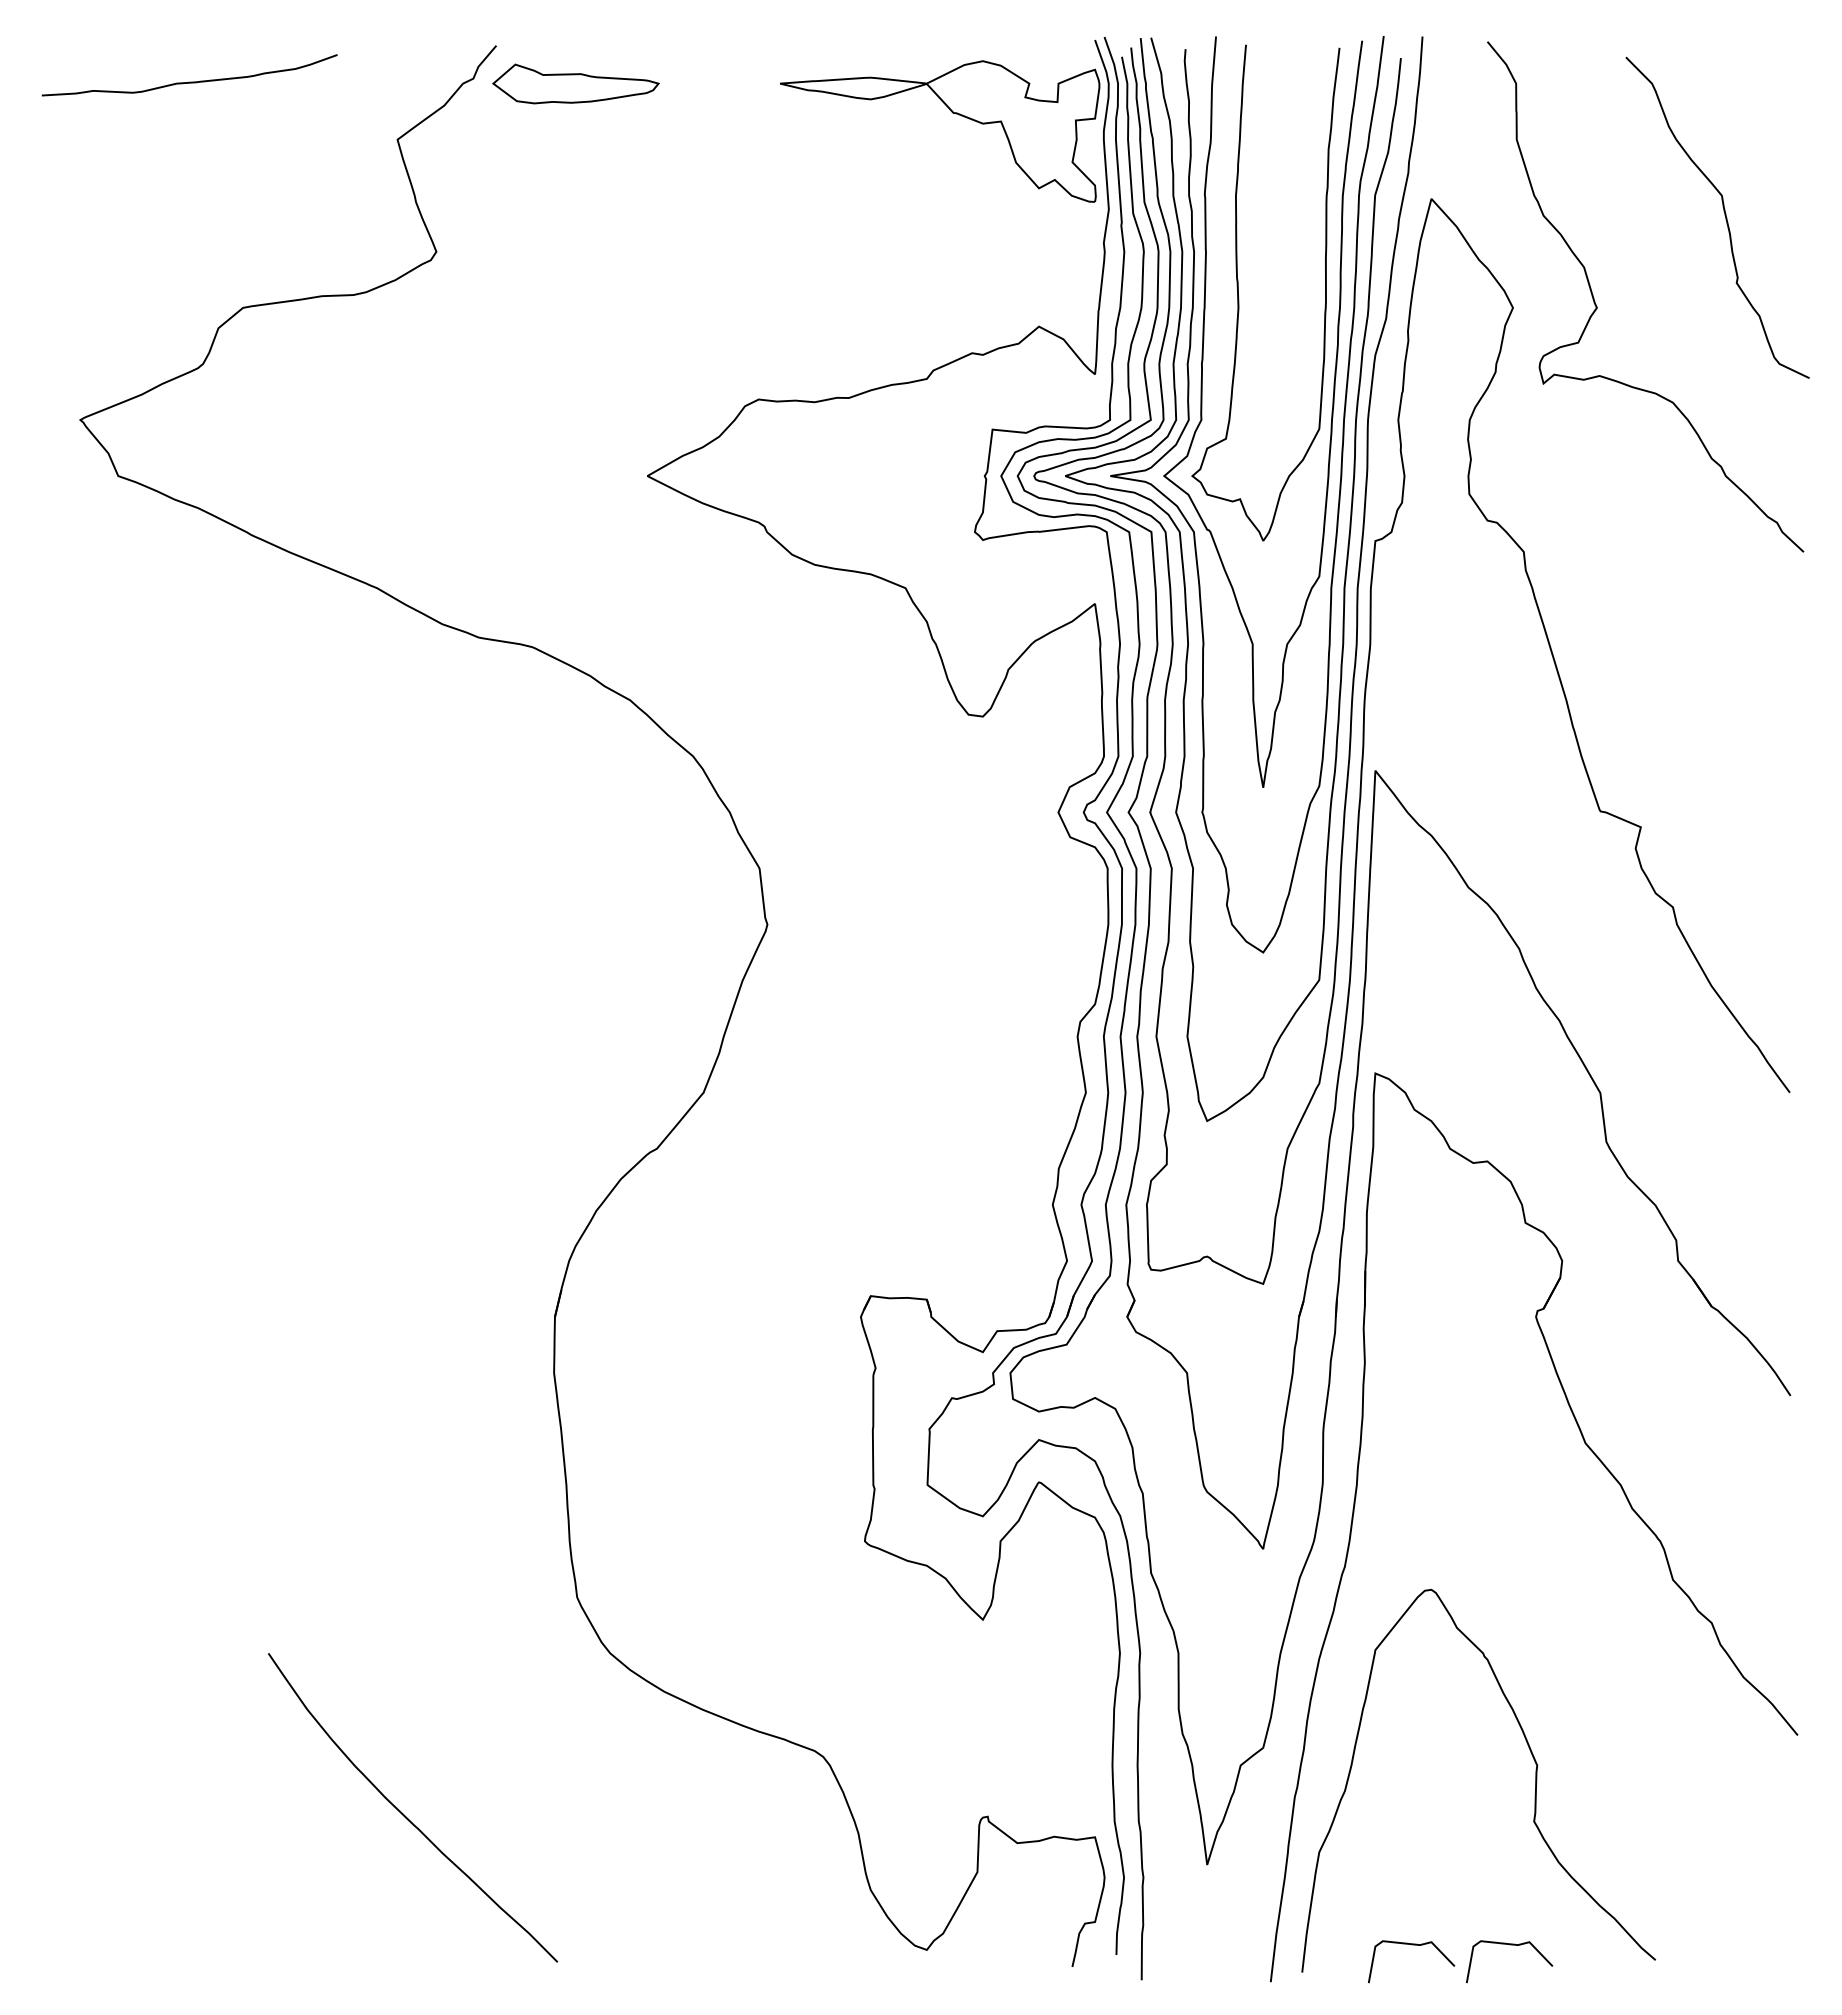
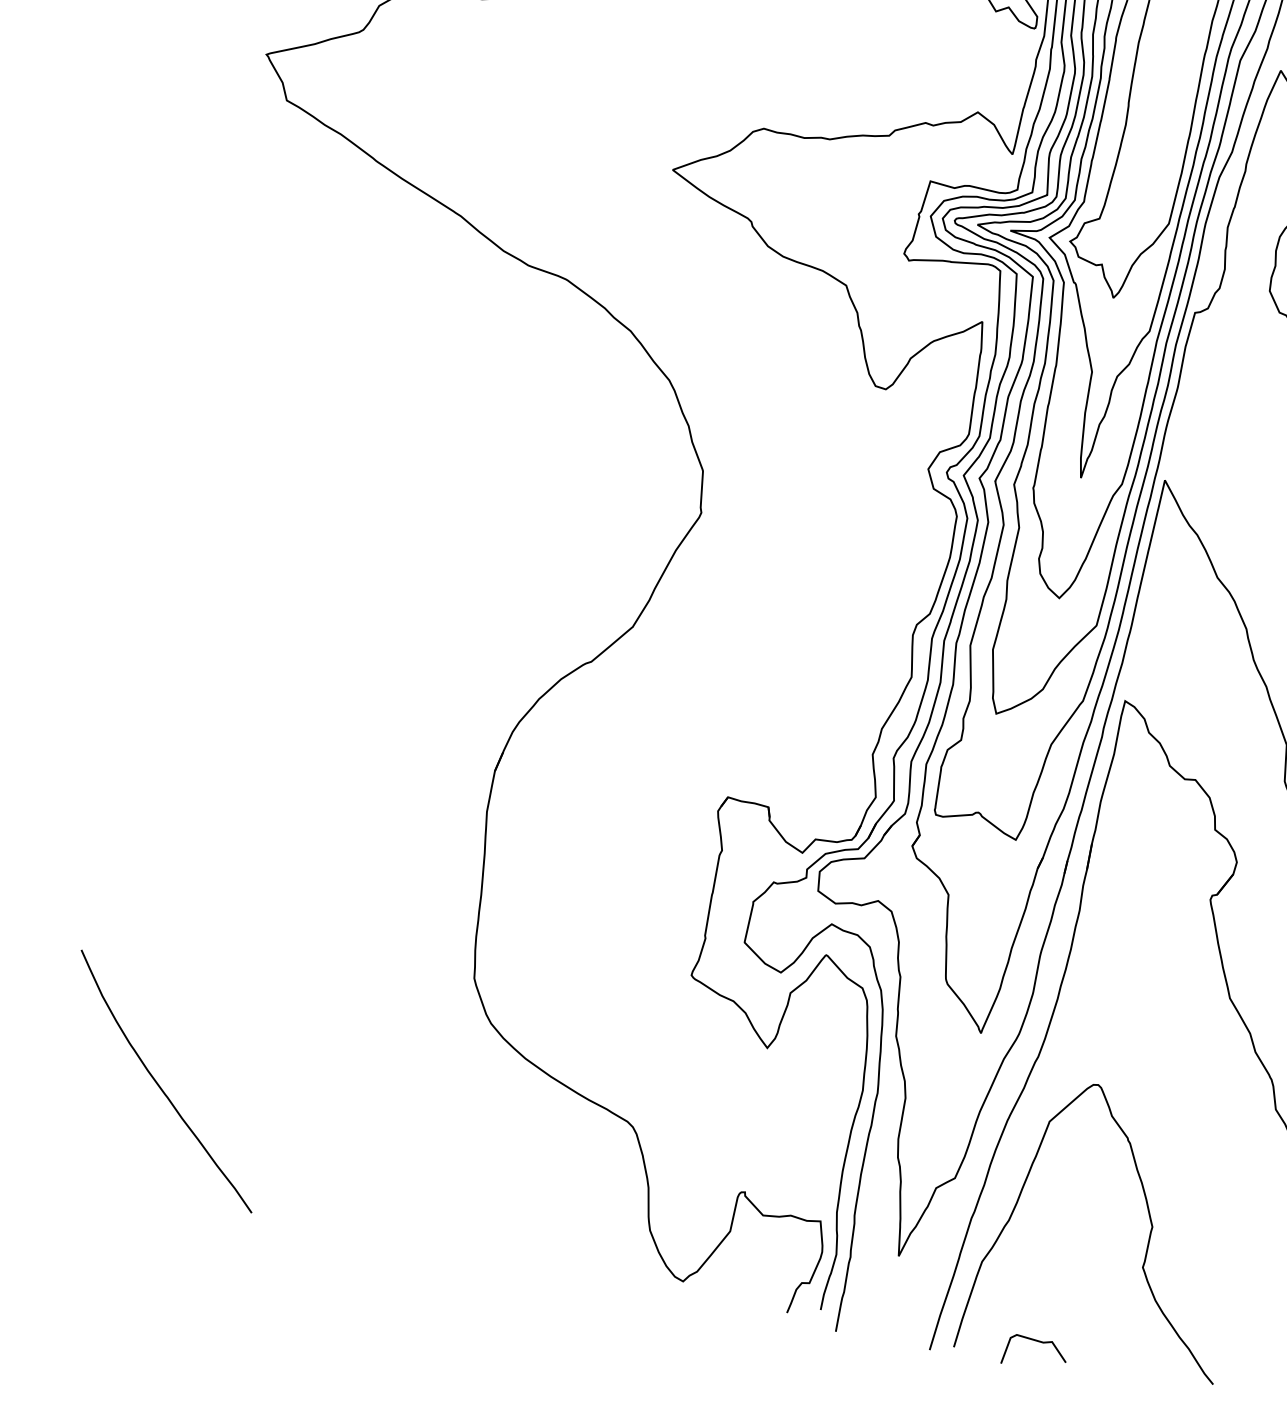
curve: (405, 1815) -> (160, 1086), moved
curve: (1509, 1945) -> (1108, 1354), removed

